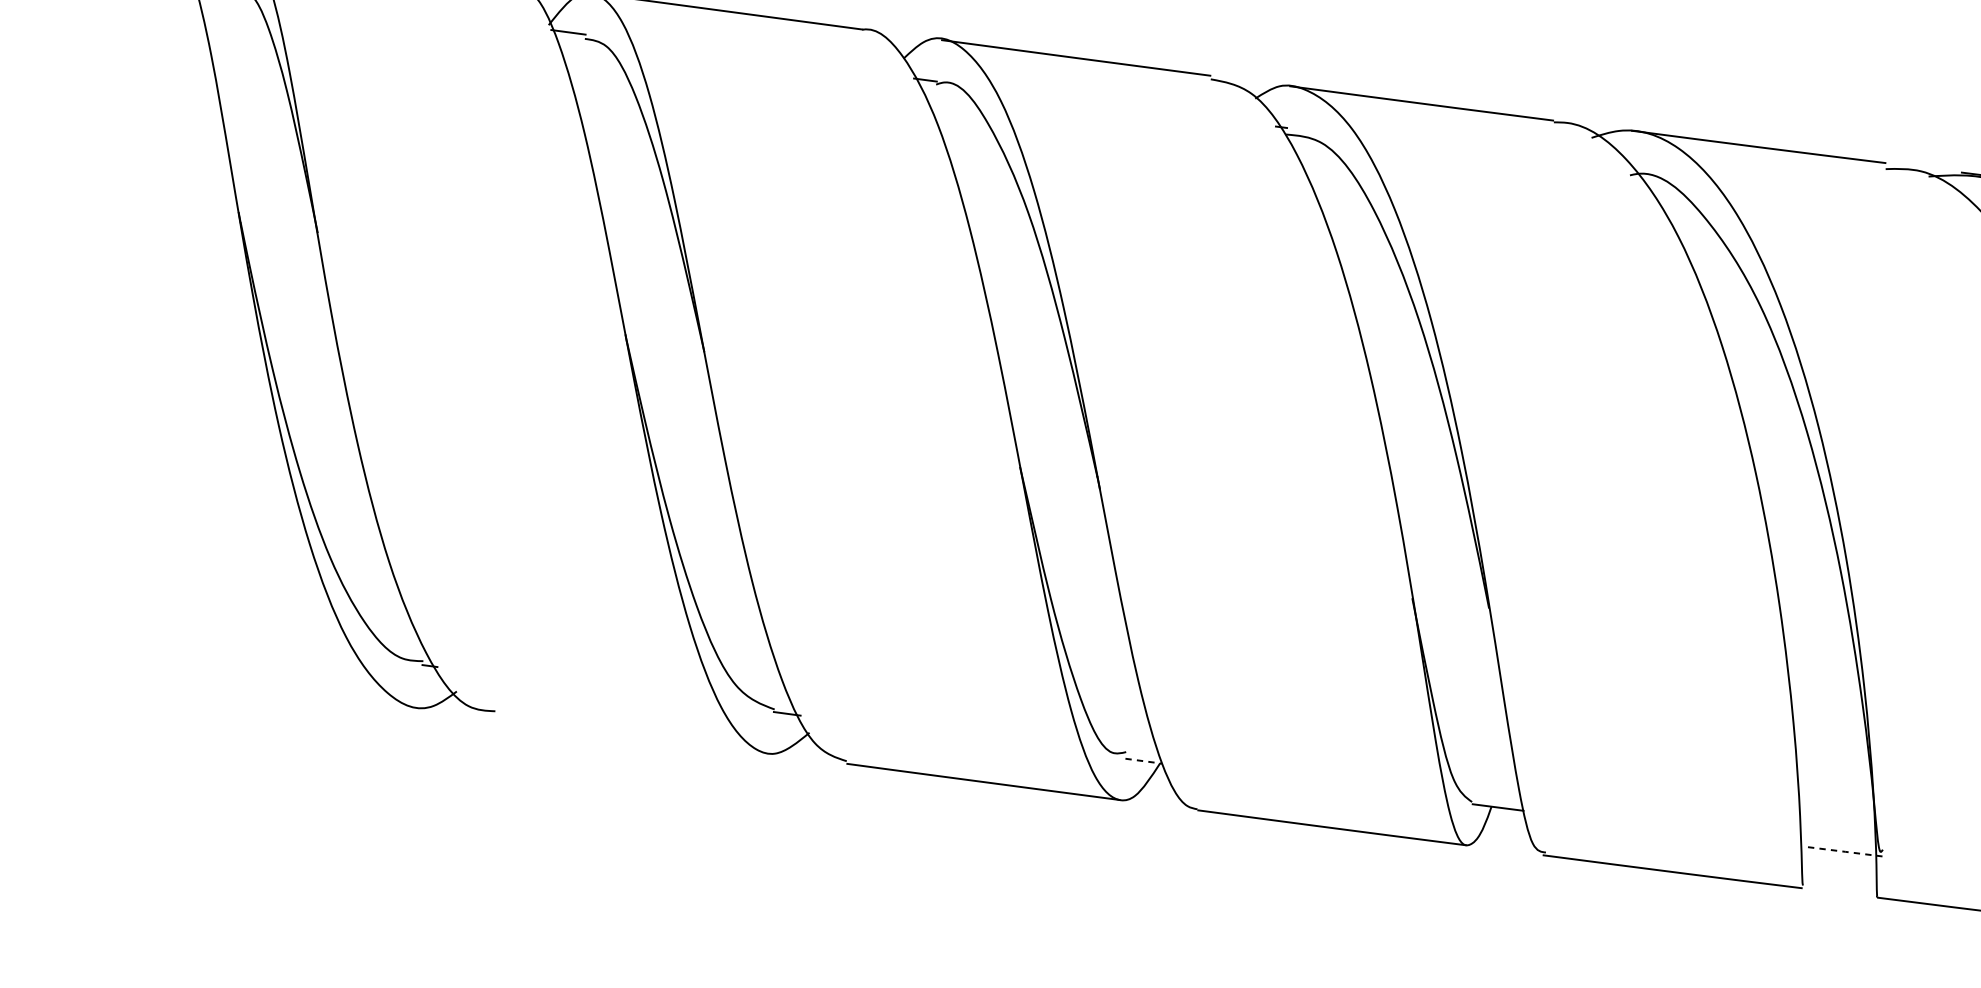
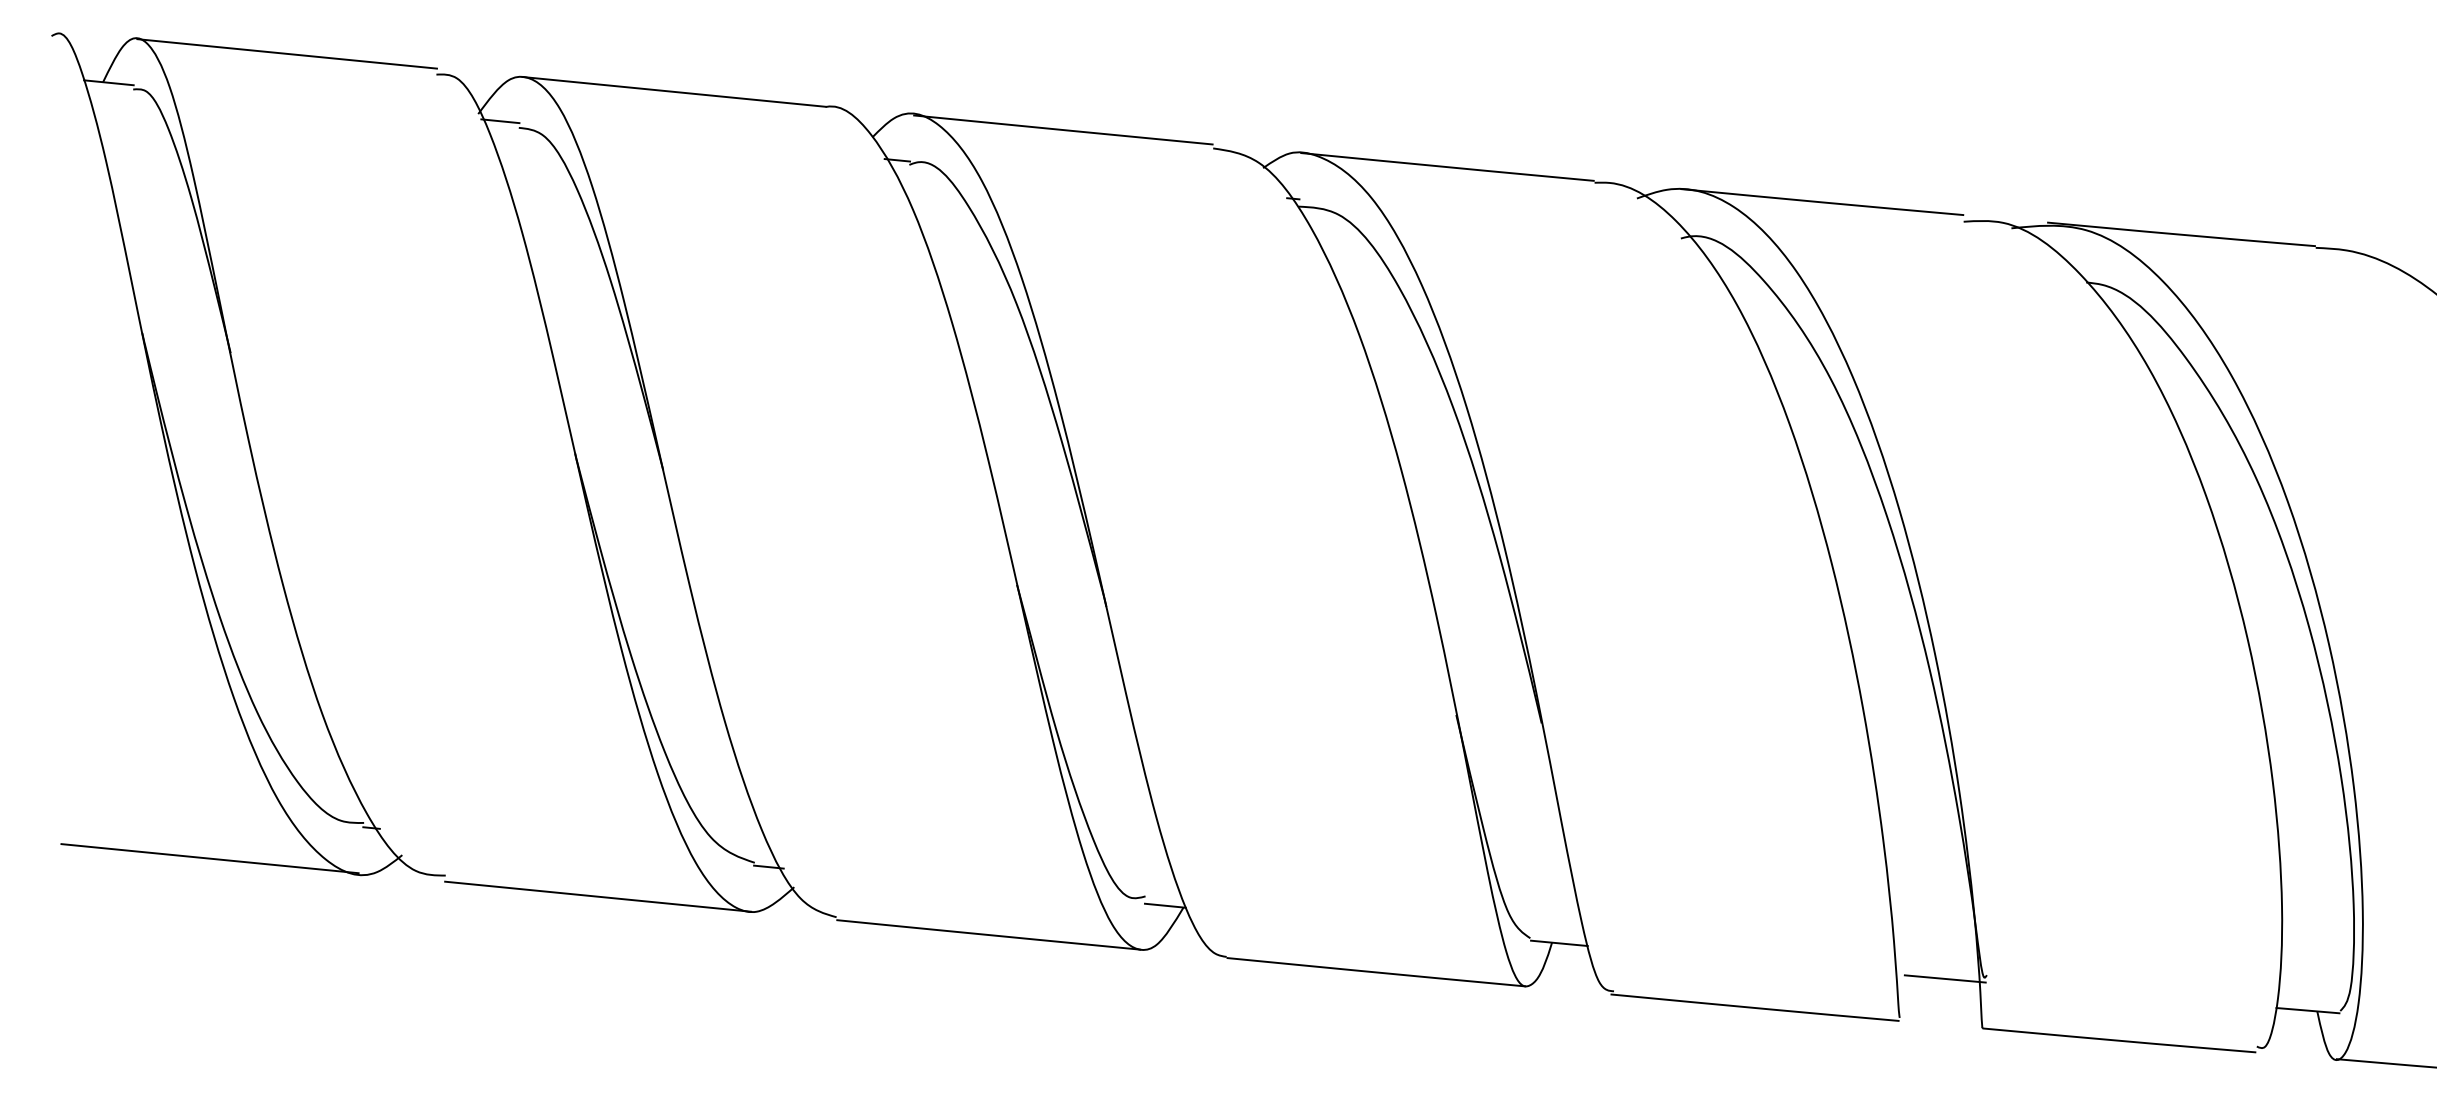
line: (282, 688) -> (209, 858), added
line: (632, 734) -> (598, 896), added
line: (1143, 760) -> (1165, 905), dashed -> solid
line: (1845, 851) -> (1945, 978), dashed -> solid

